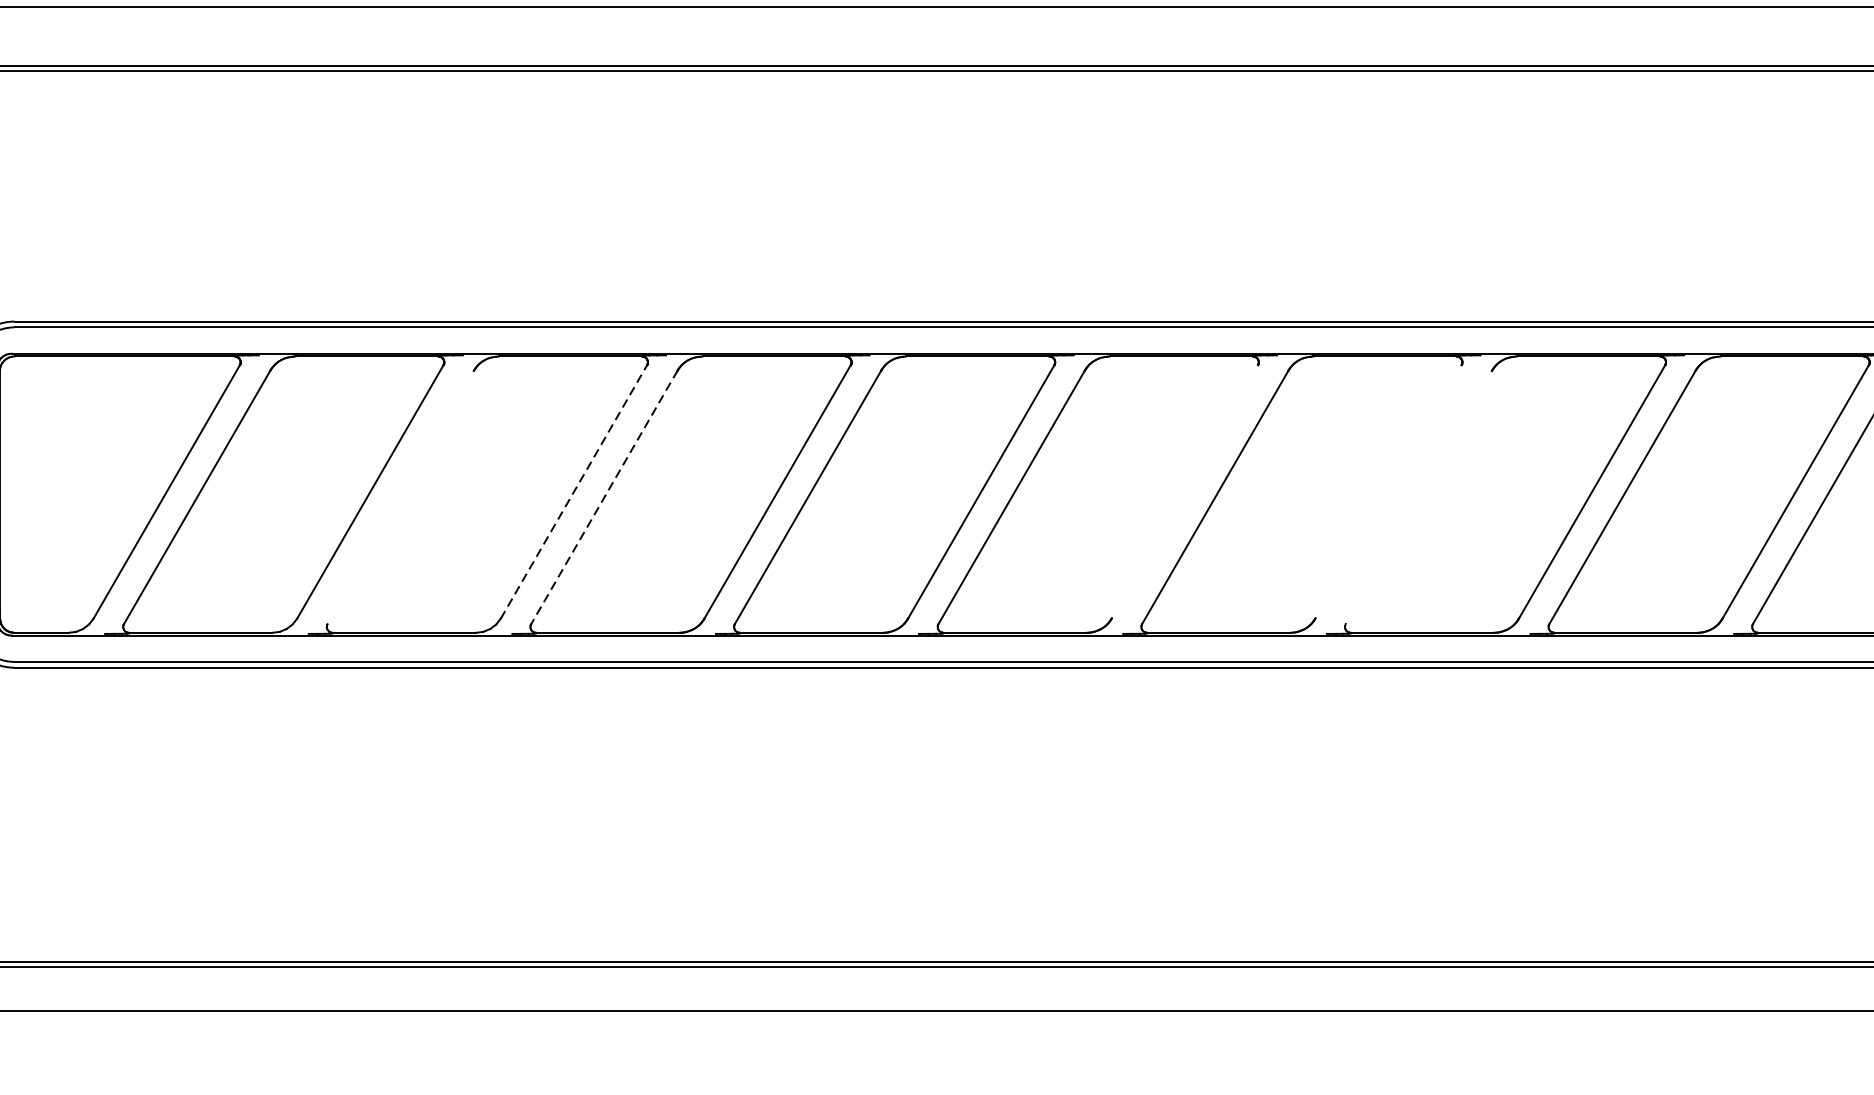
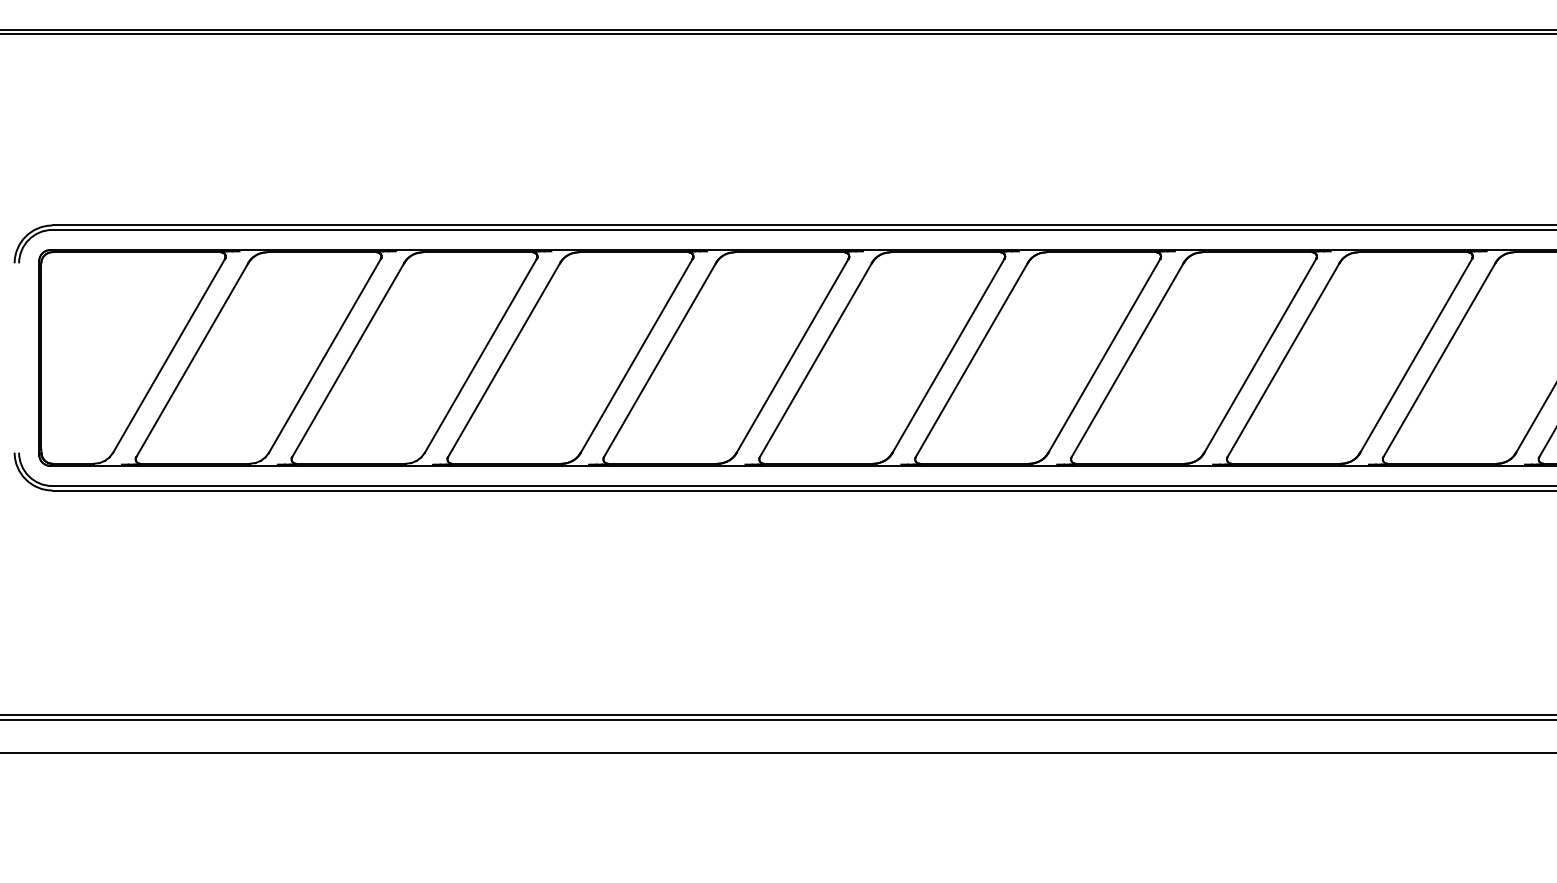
line: (573, 491) -> (480, 355), dashed -> solid
line: (1184, 491) -> (948, 355), added
line: (1388, 491) -> (1104, 355), added
line: (399, 496) -> (347, 359), added
line: (1418, 496) -> (1127, 359), added
line: (604, 497) -> (504, 360), dashed -> solid

